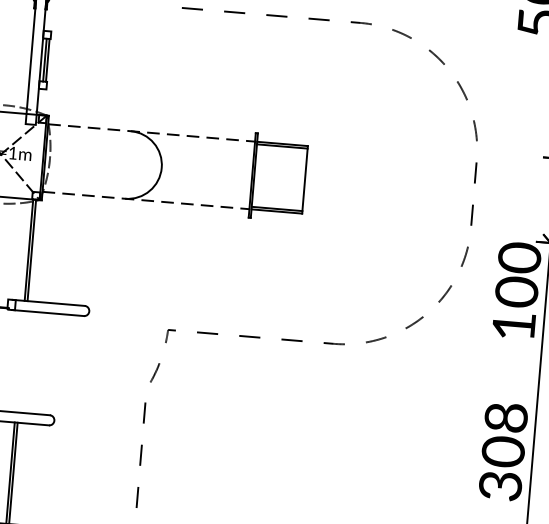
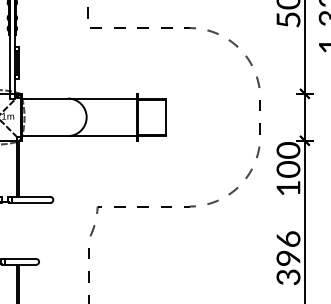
line: (151, 132) -> (79, 98), dashed -> solid
line: (145, 201) -> (79, 136), dashed -> solid
text: (504, 434) -> (288, 248), 308 -> 396

